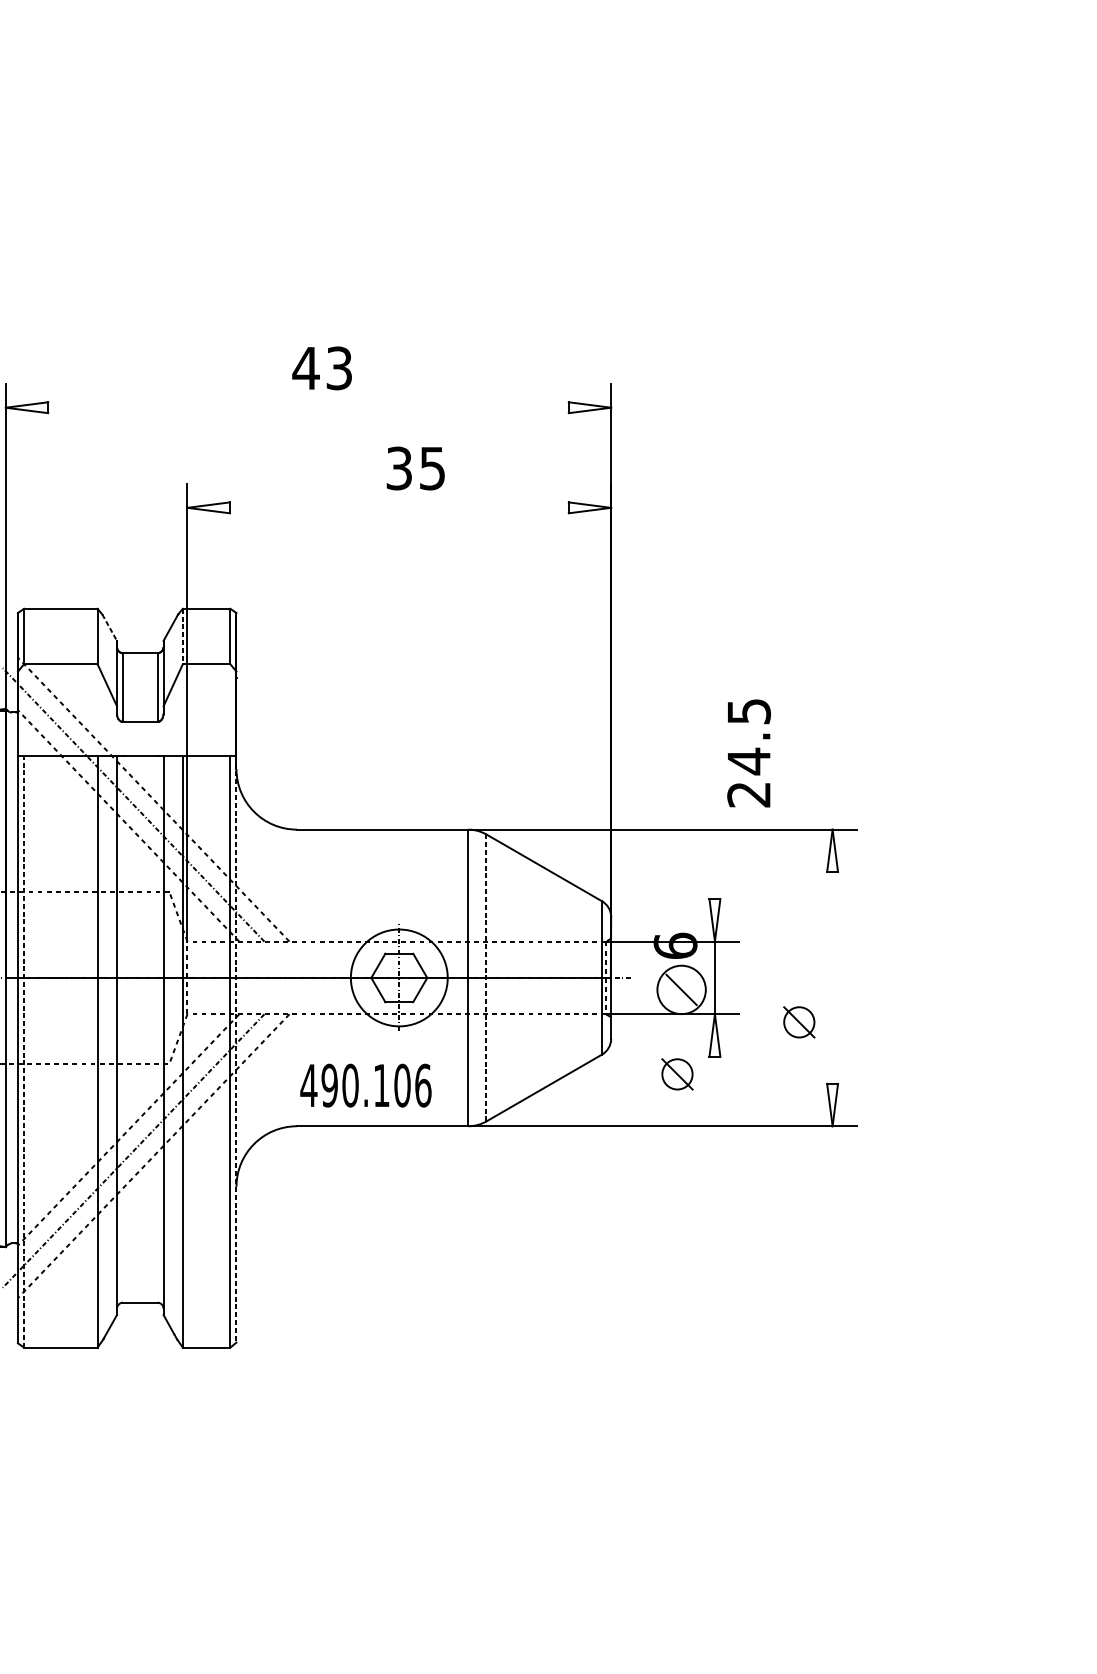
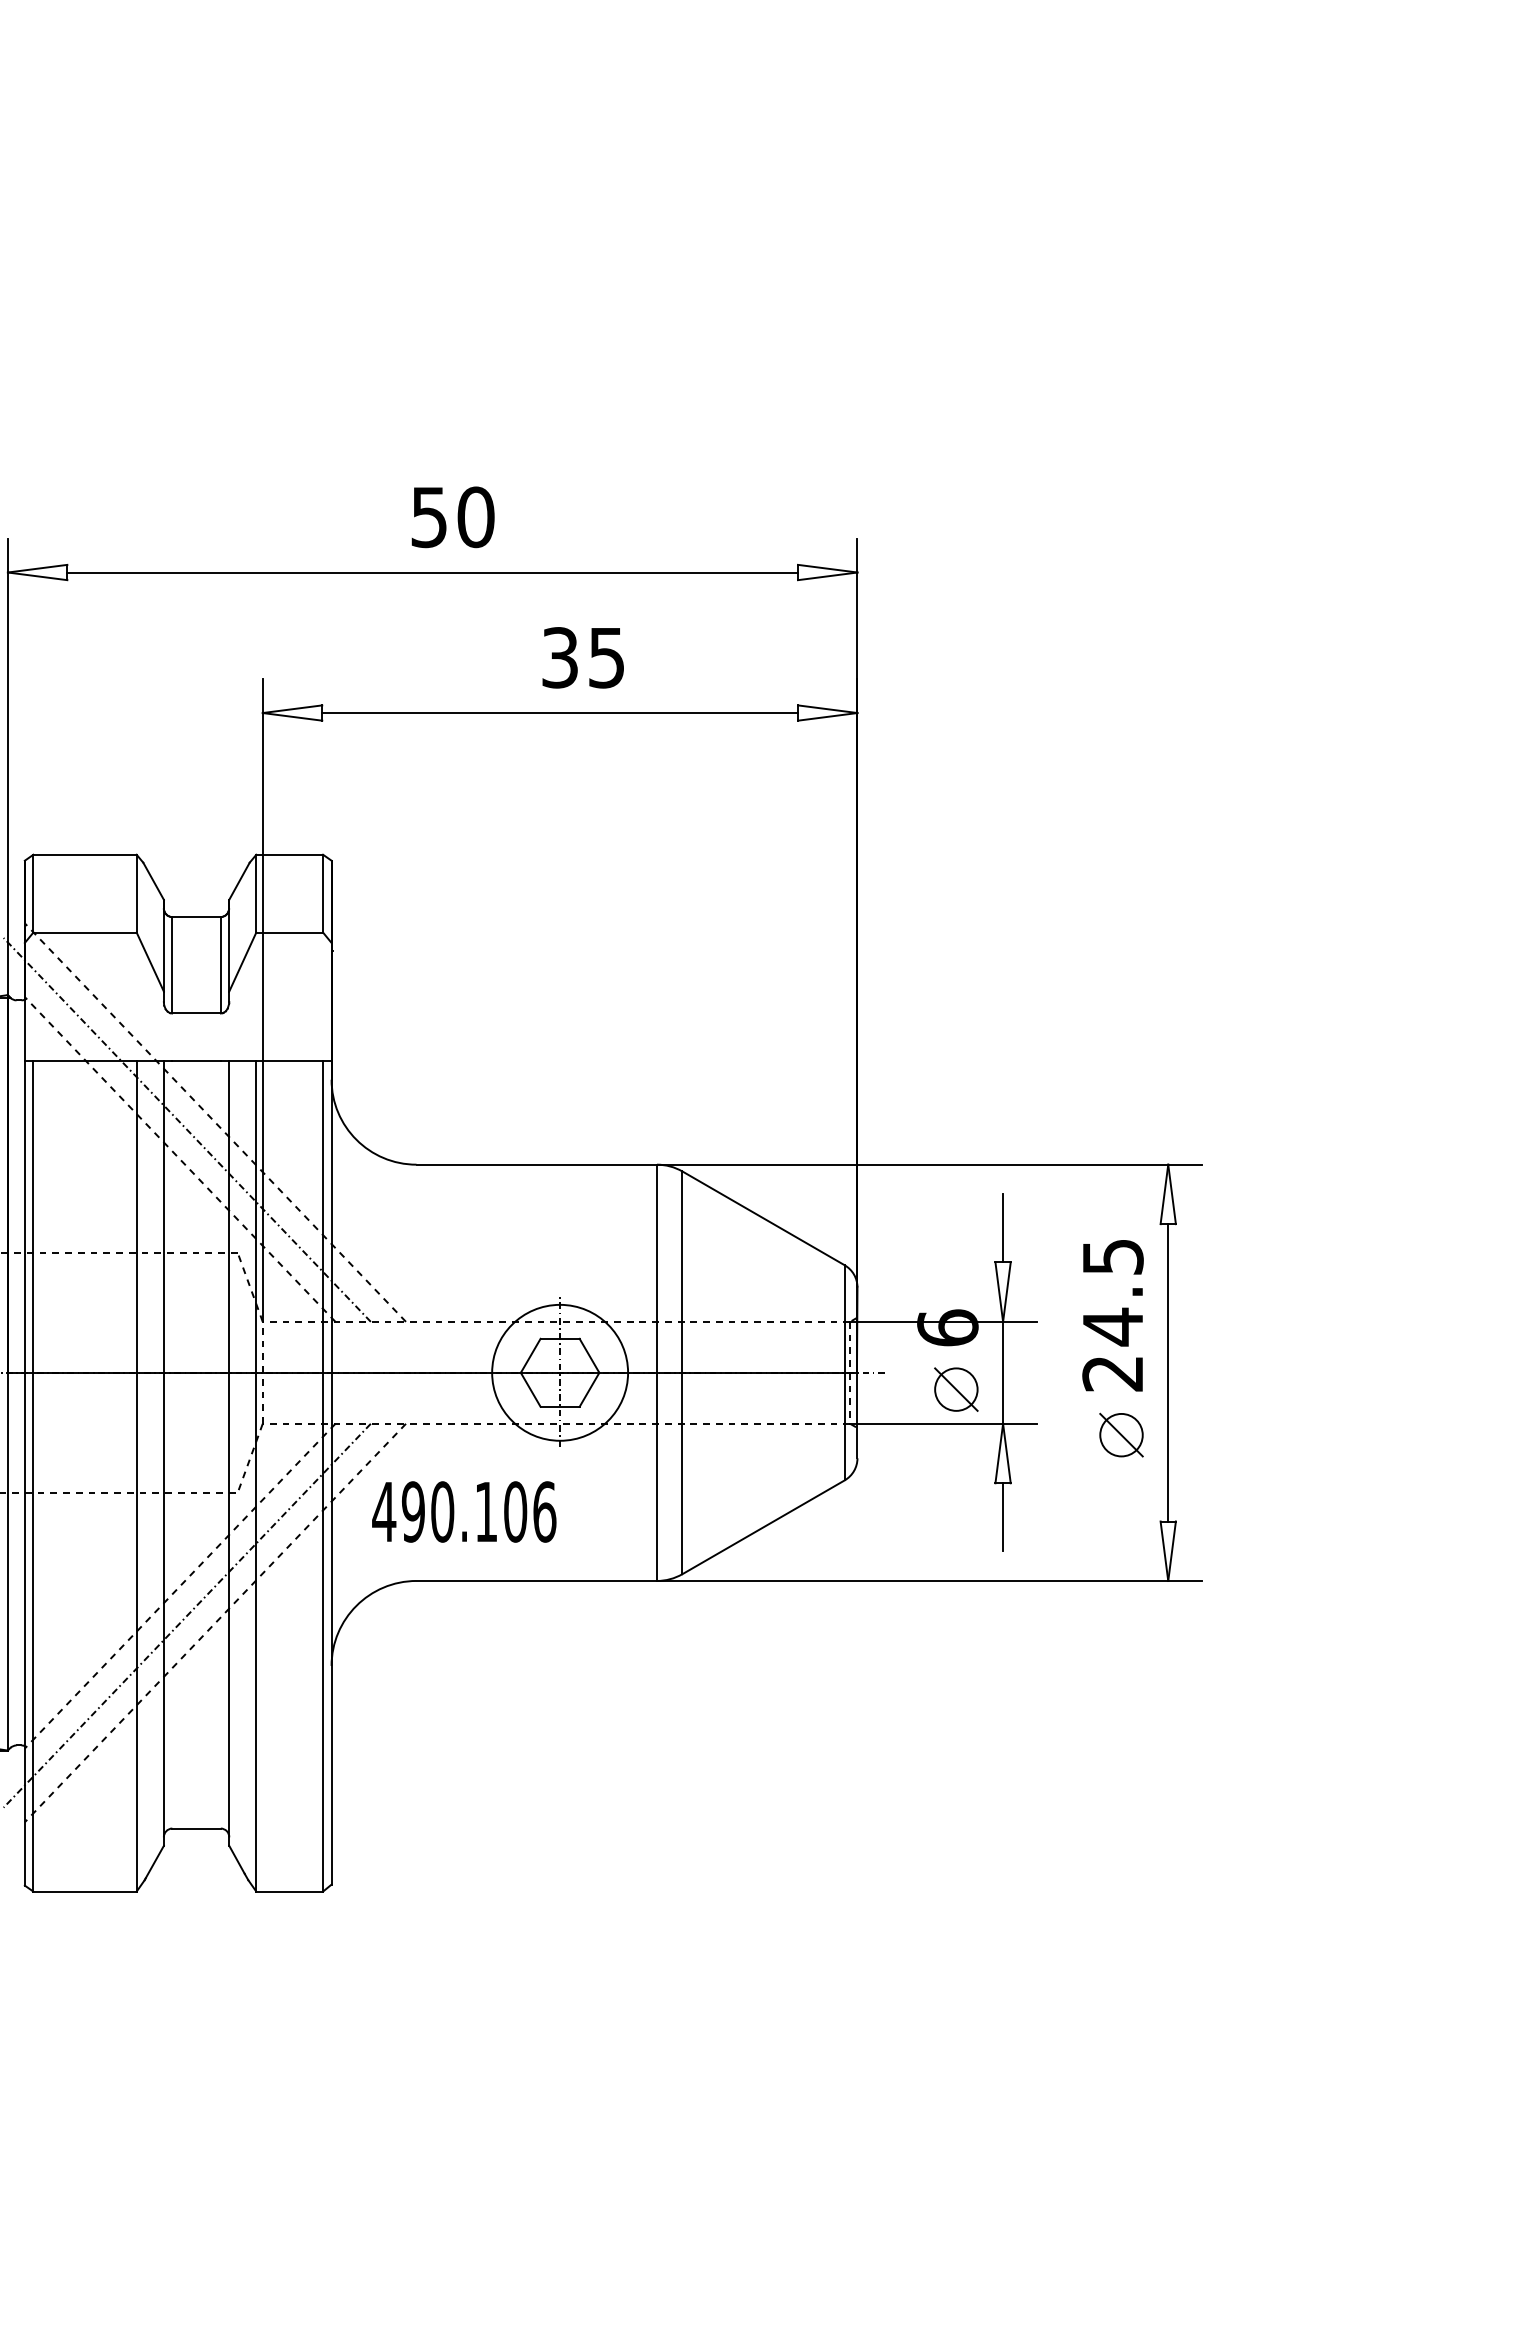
text: (321, 368) -> (451, 517), 43 -> 50
line: (308, 407) -> (432, 572), added
line: (399, 508) -> (560, 713), added
line: (109, 627) -> (153, 881), dashed -> solid
line: (182, 636) -> (256, 893), dashed -> solid
text: (748, 753) -> (1112, 1315), moved
line: (715, 875) -> (1003, 1228), added
line: (486, 977) -> (682, 1372), dashed -> solid
line: (832, 977) -> (1168, 1372), added
circle: (681, 989) -> (956, 1389), size x0.62
line: (236, 1048) -> (331, 1472), dashed -> solid
line: (24, 1051) -> (33, 1475), dashed -> solid
part: (677, 1073) -> (950, 1507), removed
line: (715, 1081) -> (1003, 1517), added
text: (366, 1085) -> (464, 1511), moved

